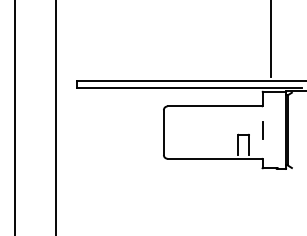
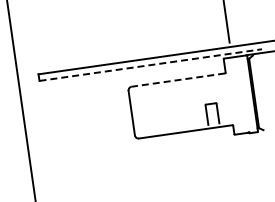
line: (189, 87) -> (150, 64), solid -> dashed
line: (214, 106) -> (178, 80), solid -> dashed
line: (262, 130) -> (229, 97), removed

